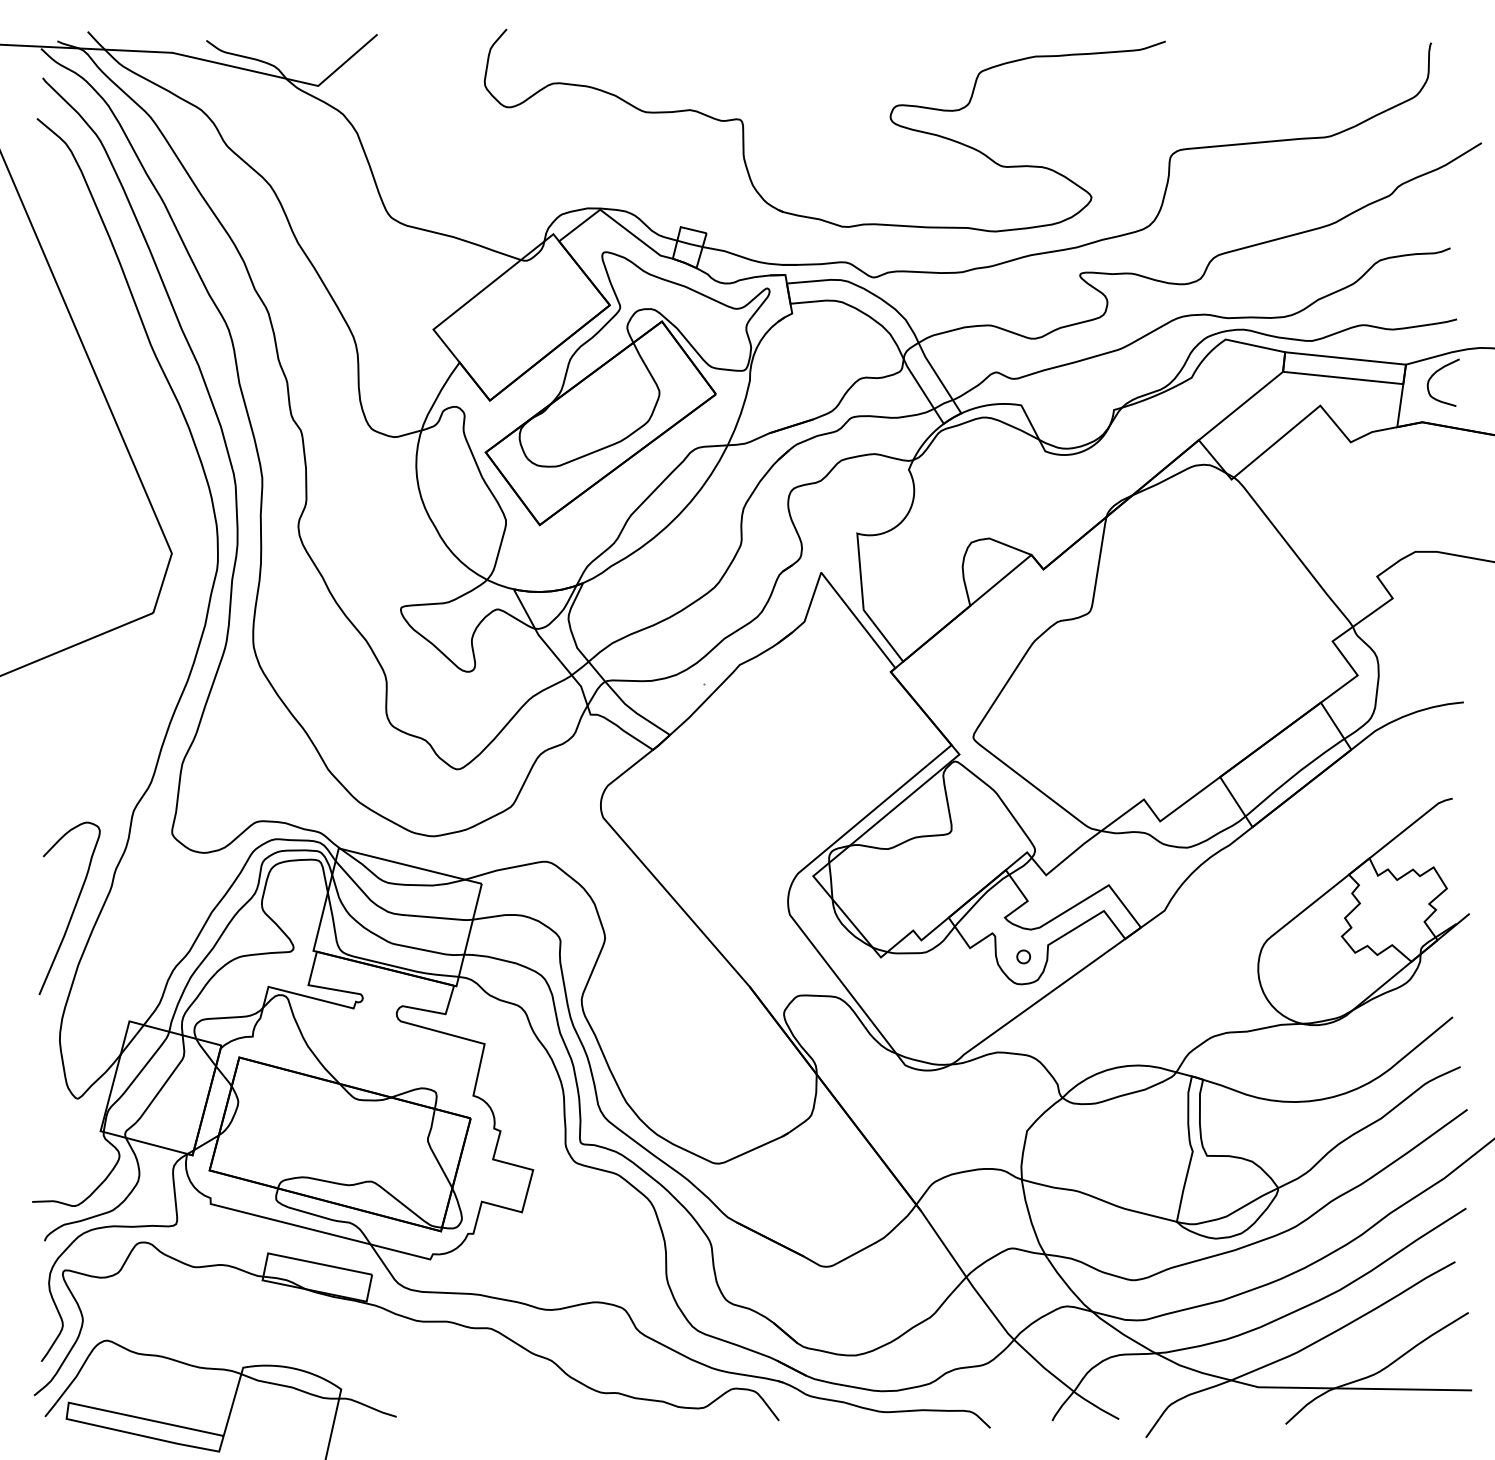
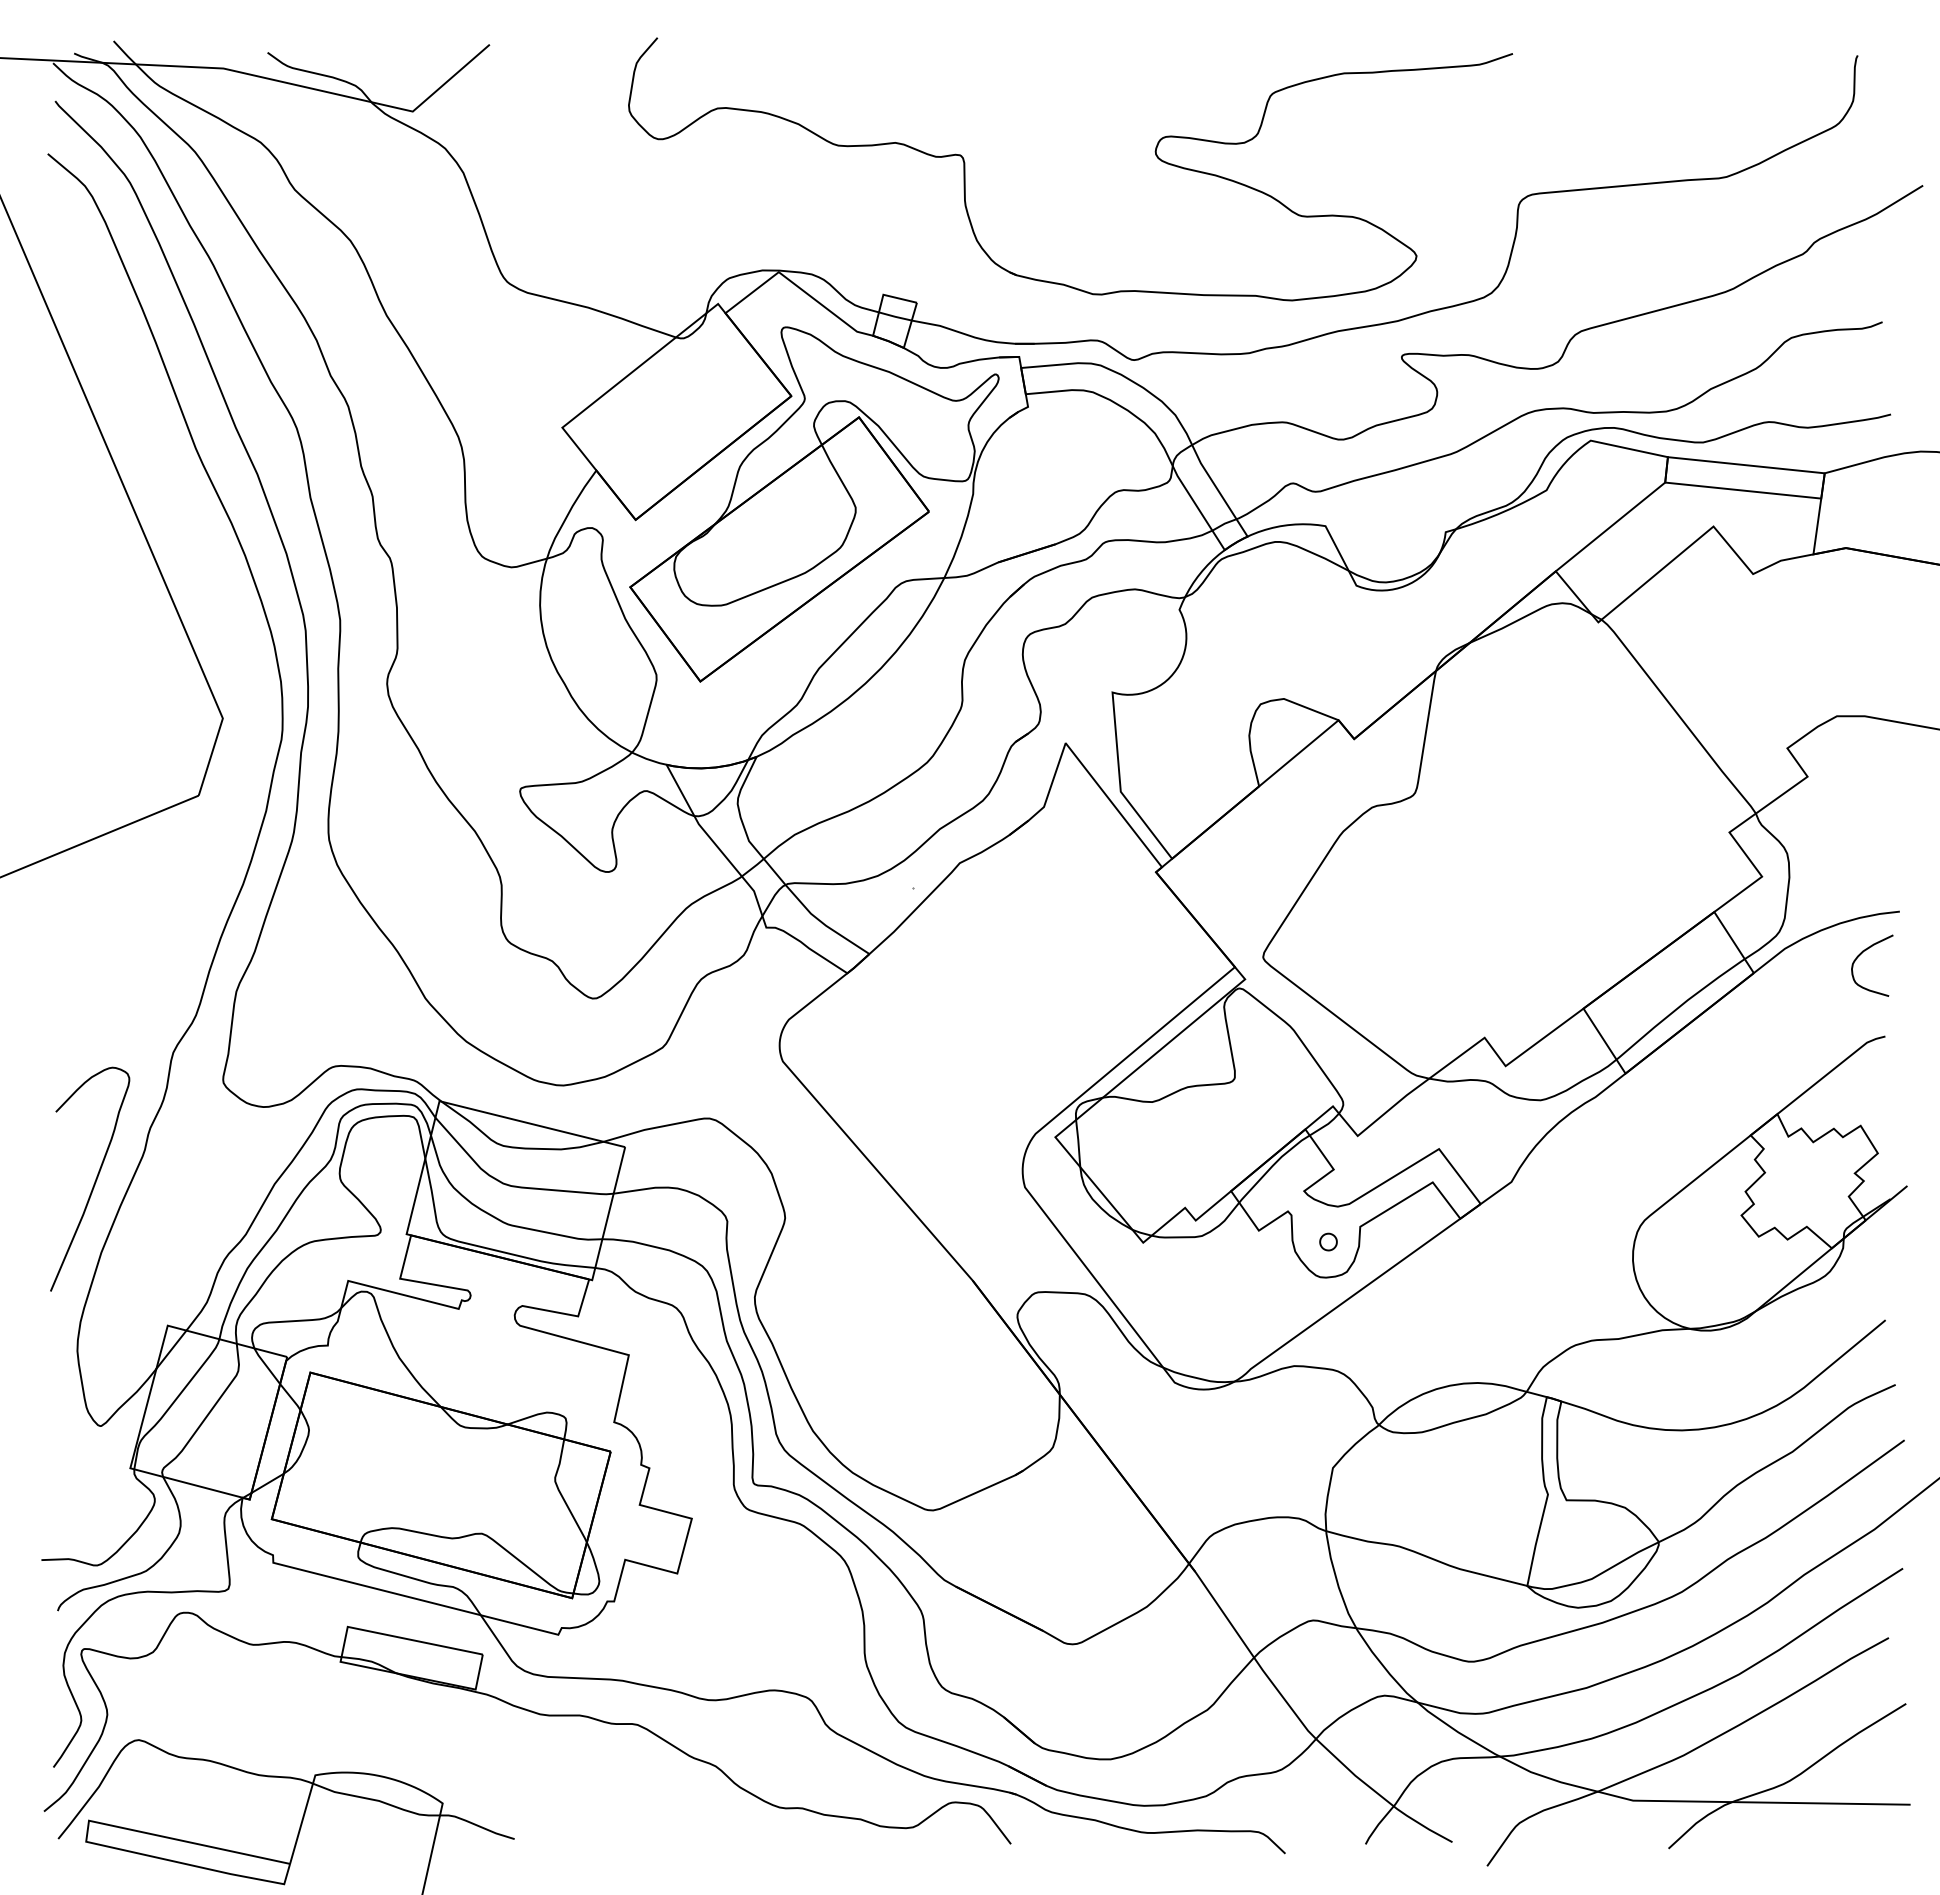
curve: (1435, 374) -> (1861, 954), moved

